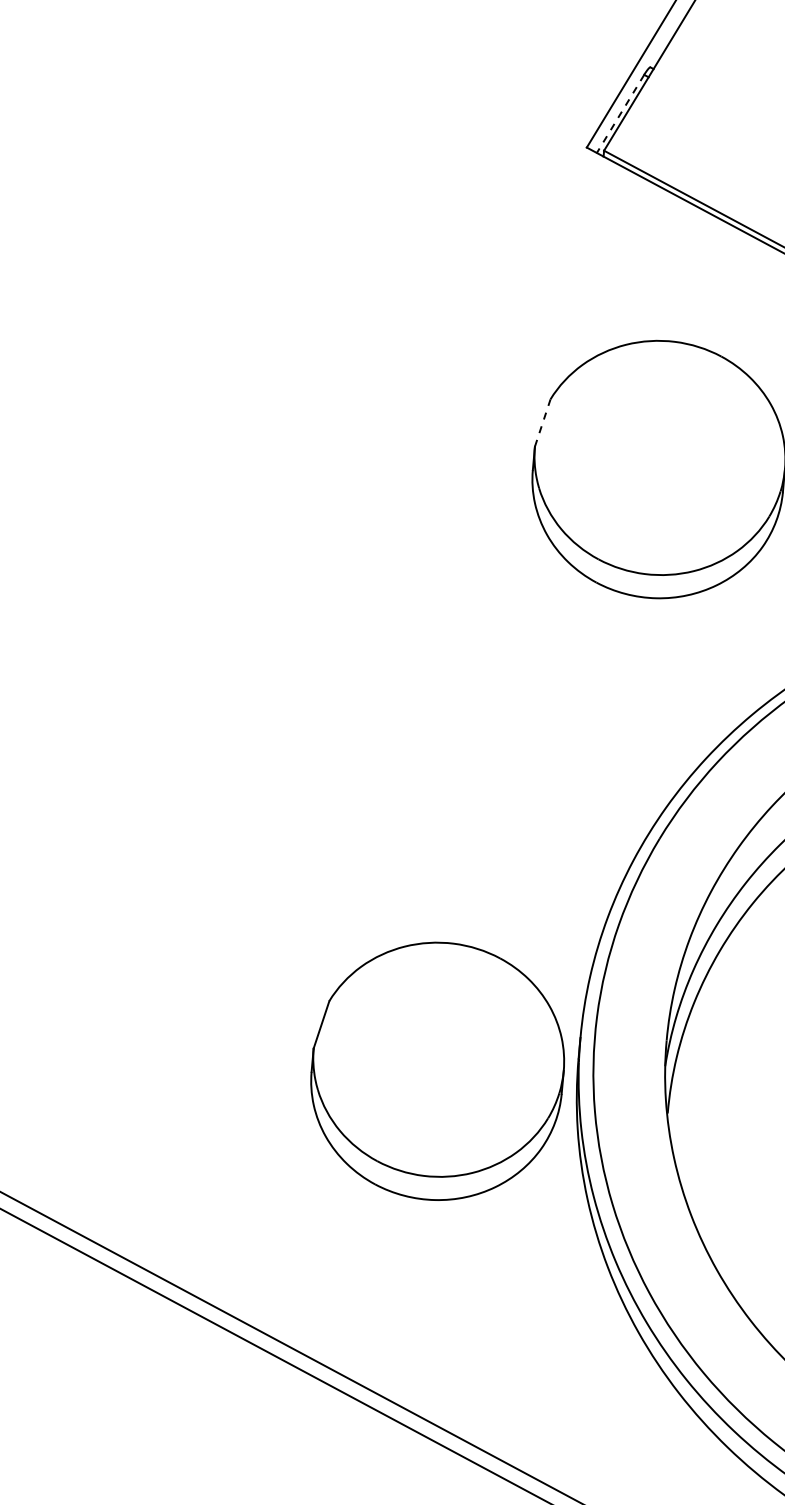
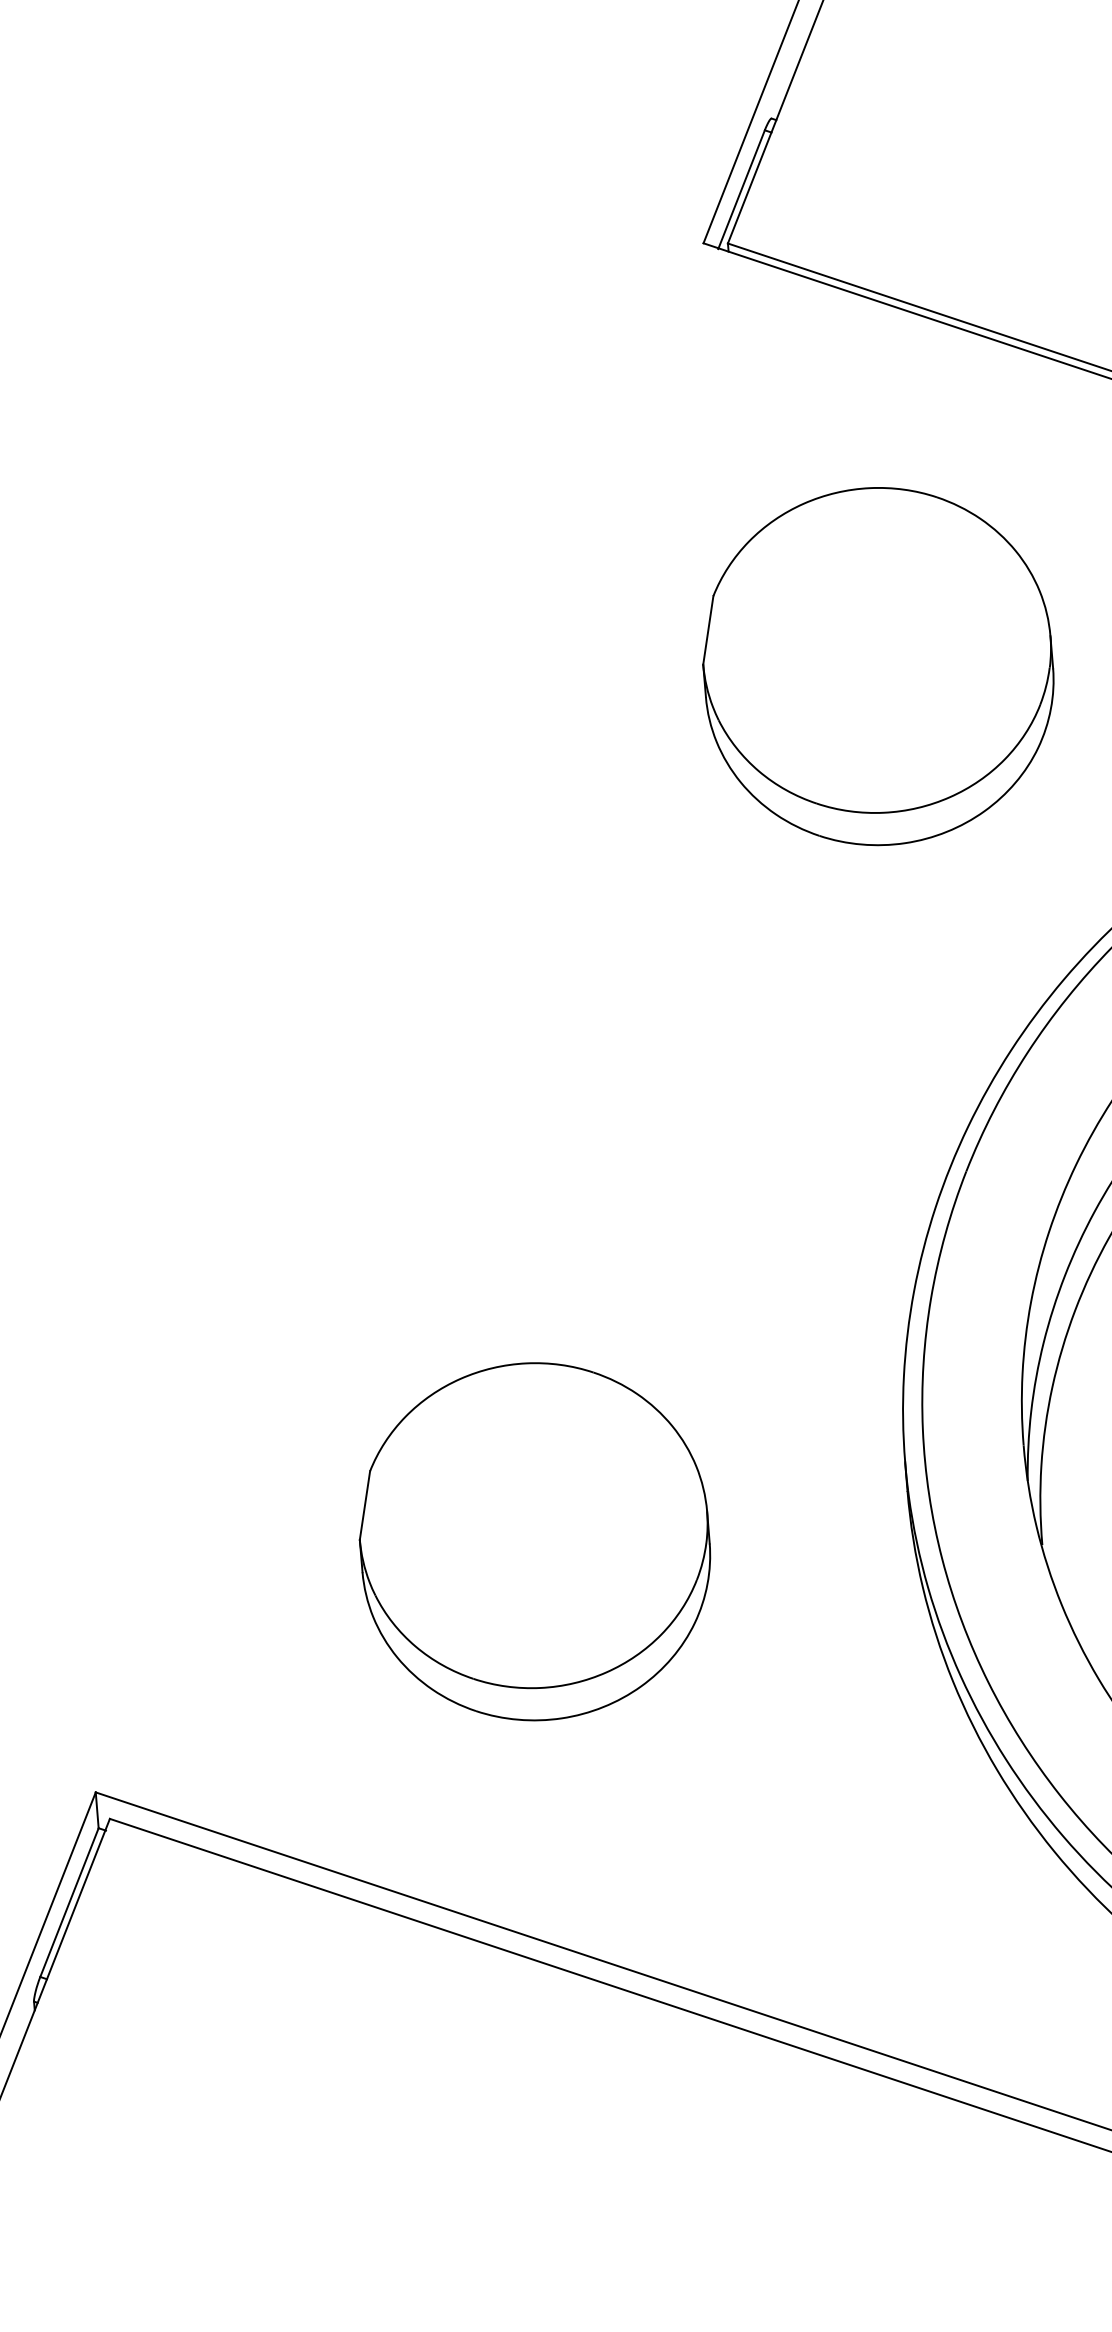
line: (620, 114) -> (741, 189), dashed -> solid
line: (542, 423) -> (708, 630), dashed -> solid
part: (437, 1071) -> (534, 1541), moved

